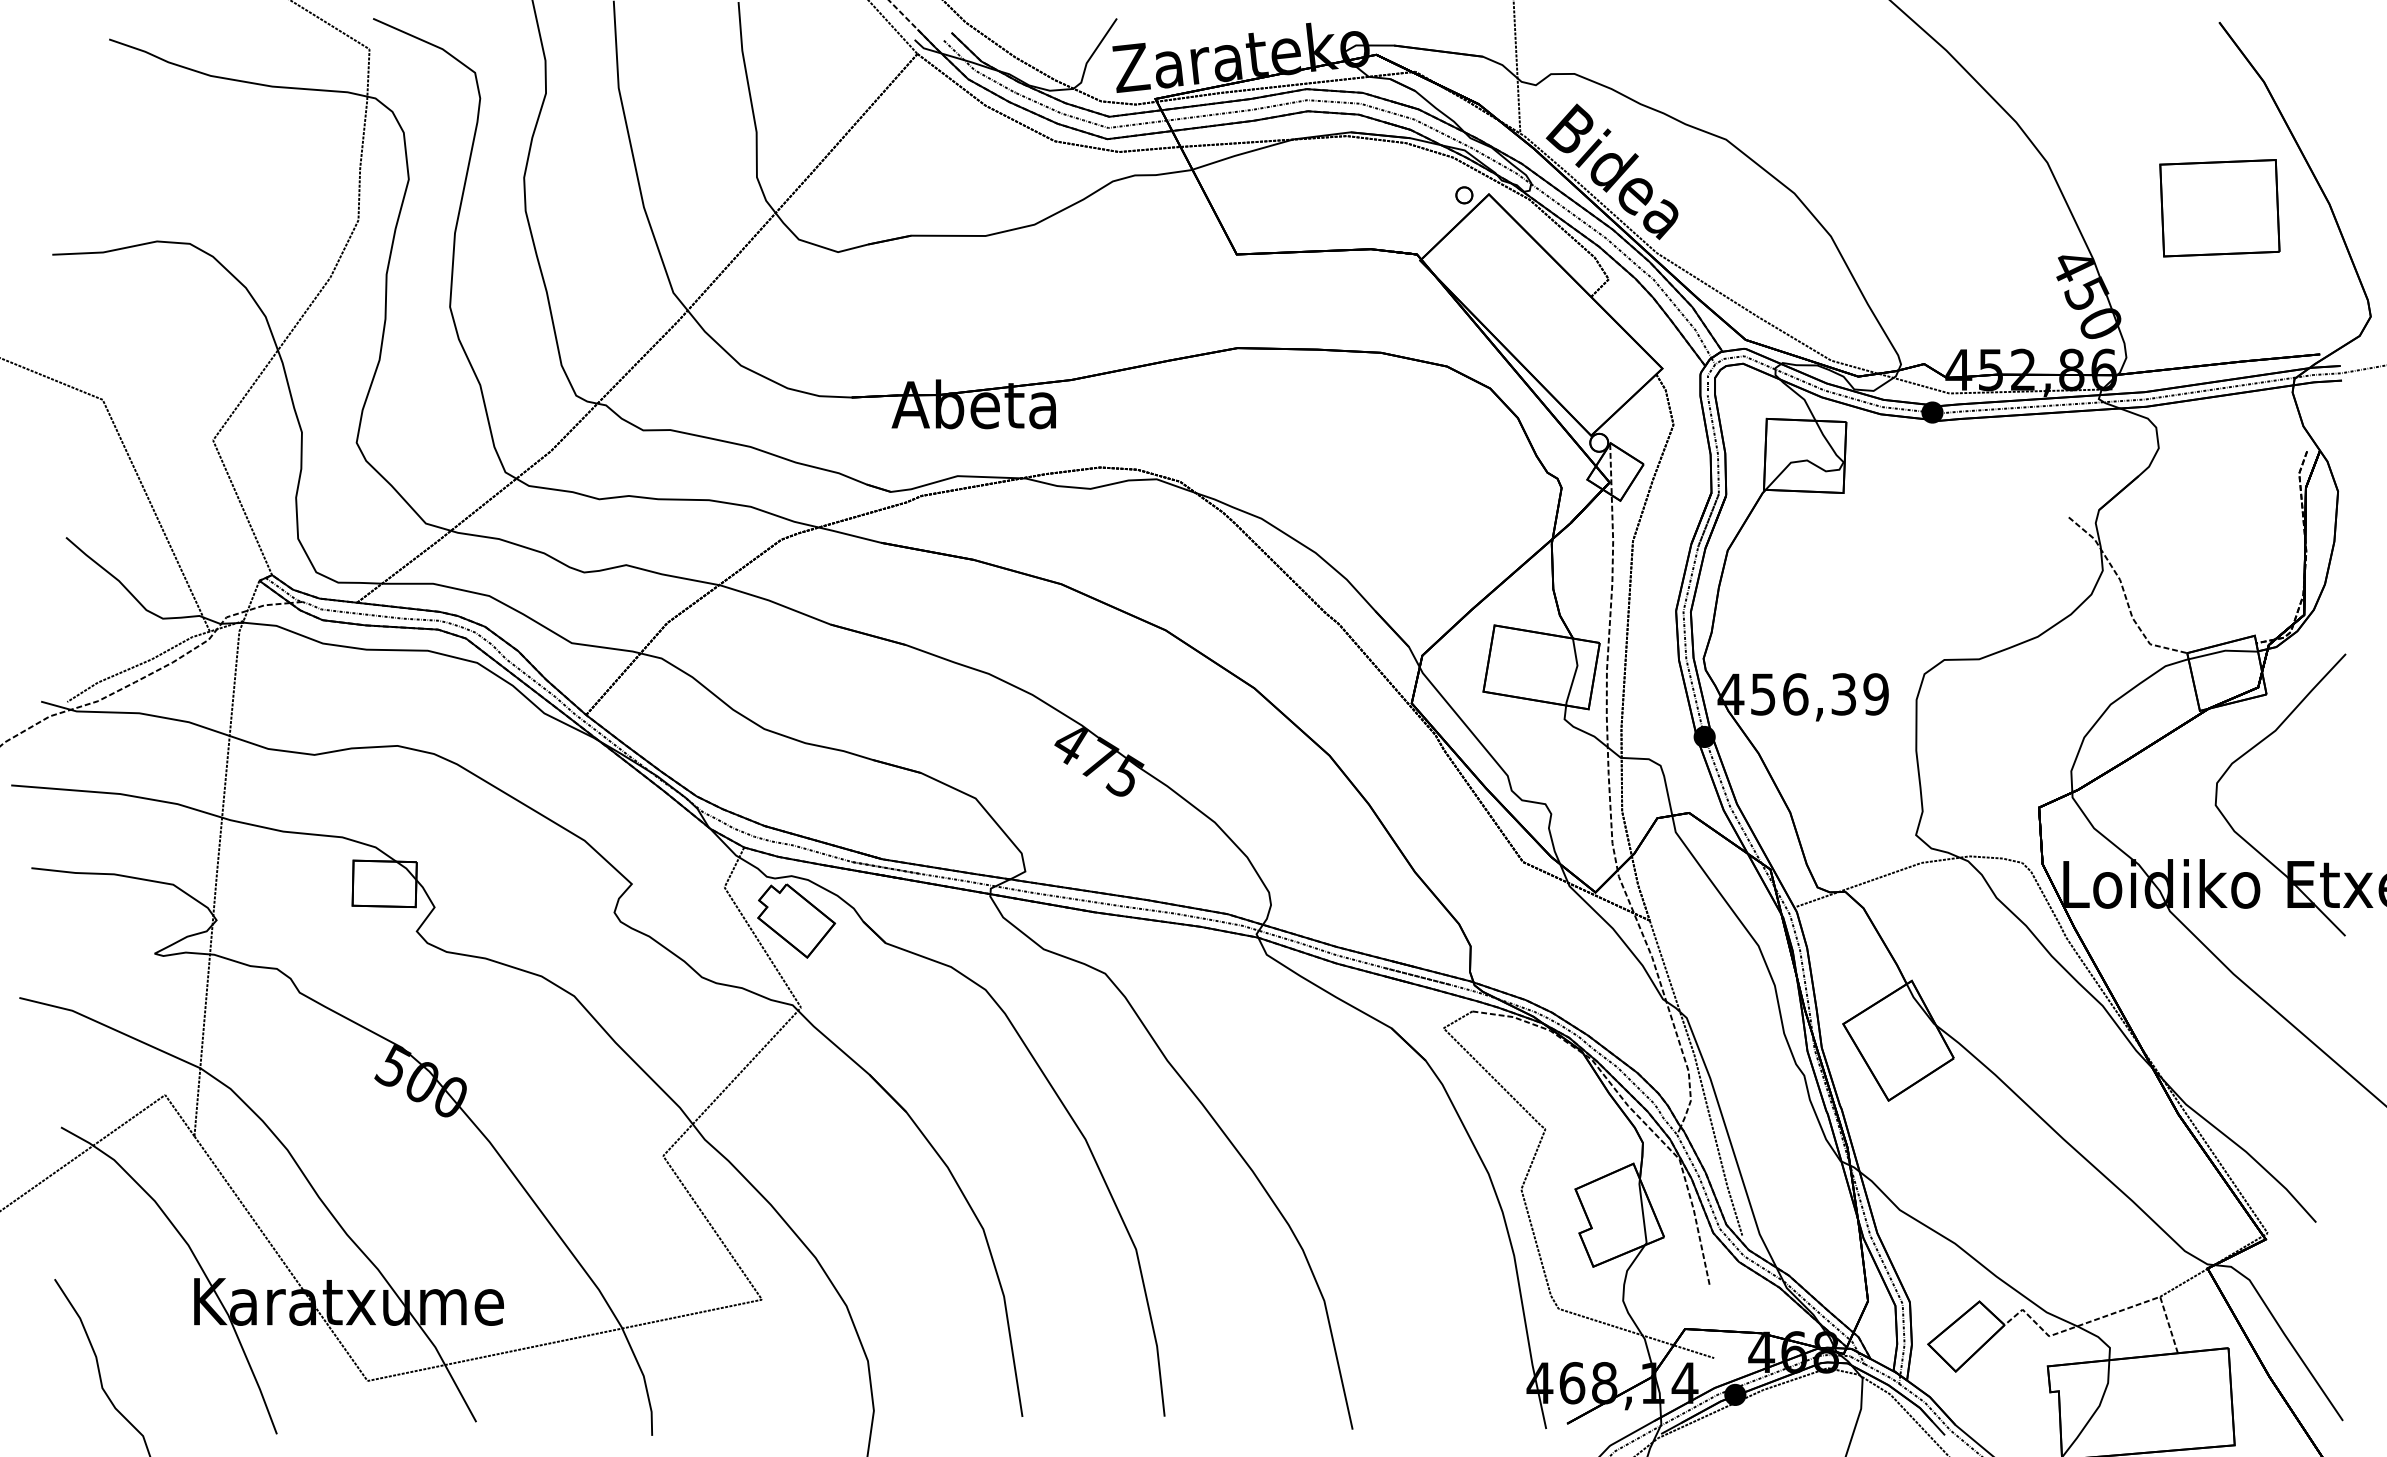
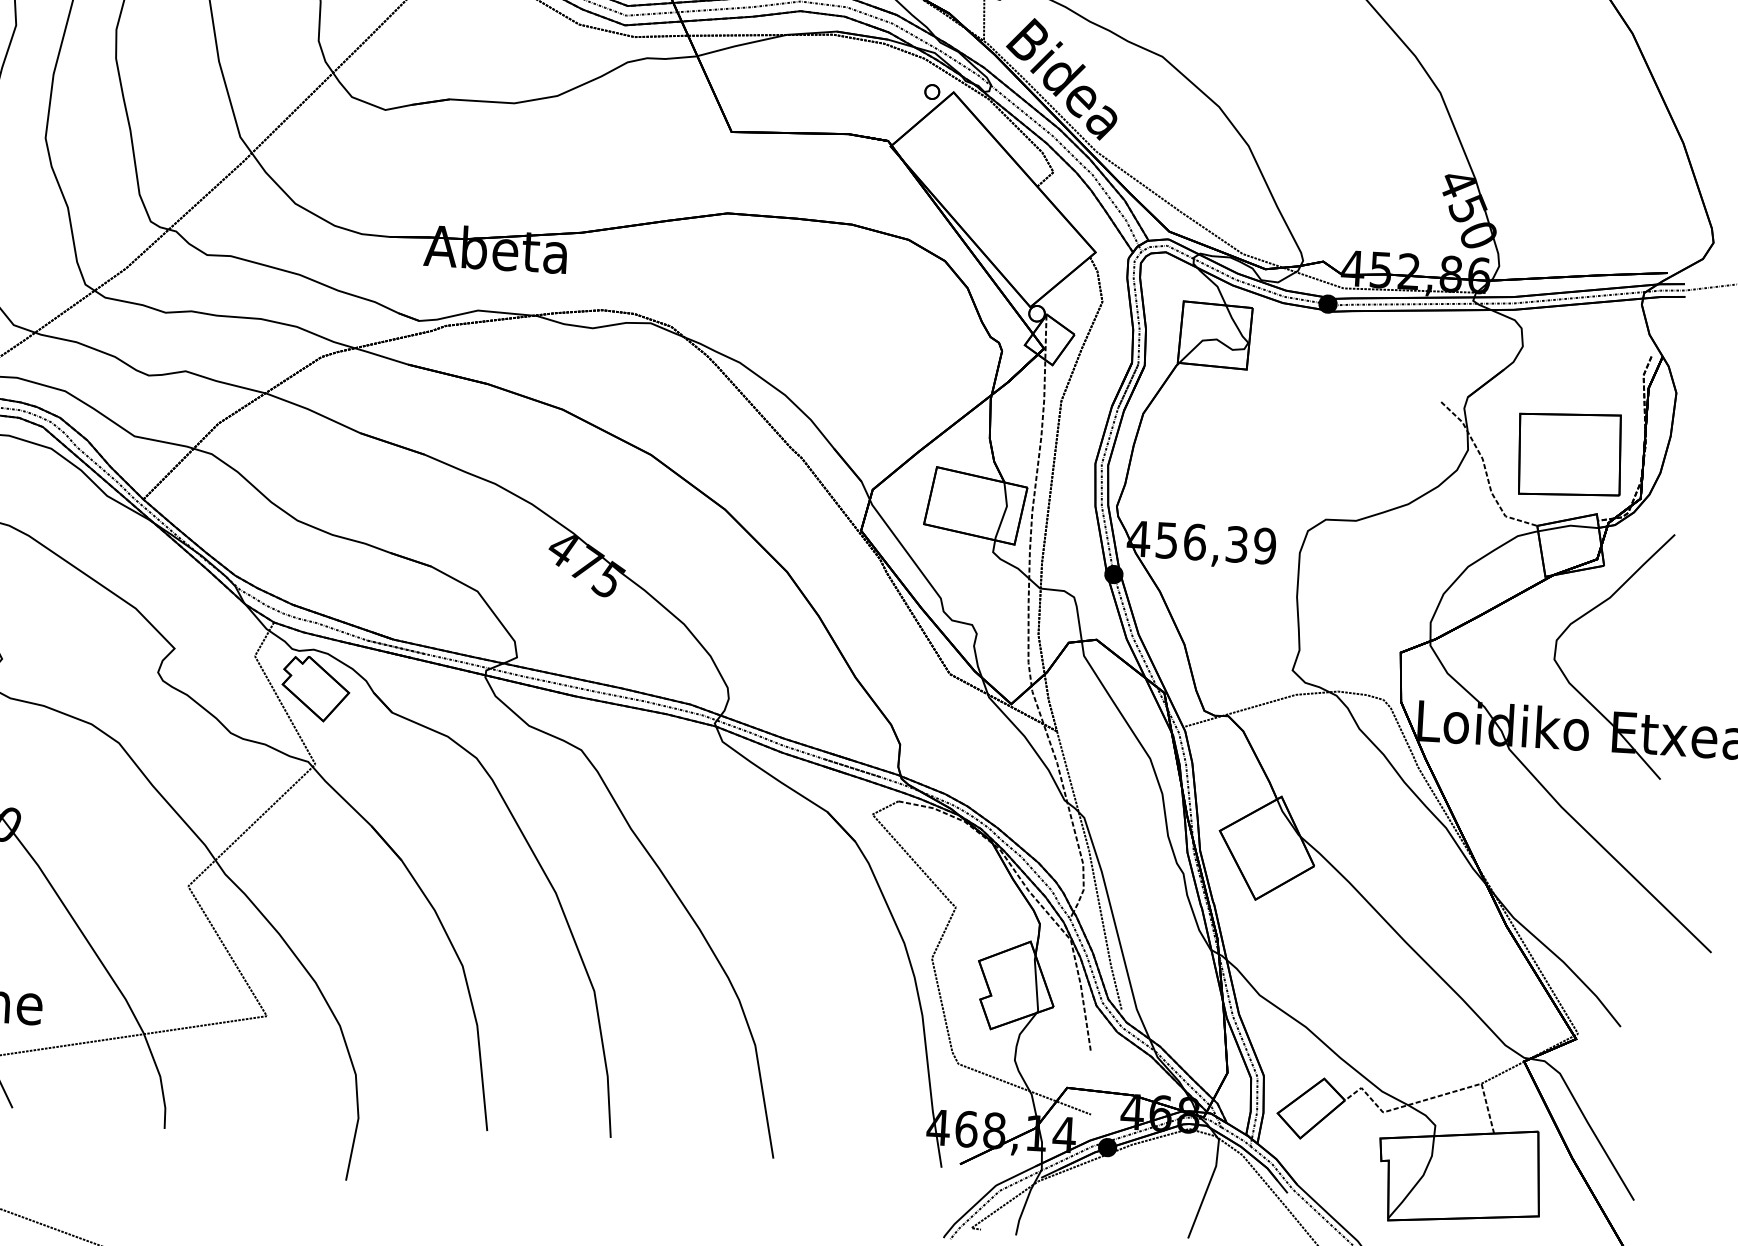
part: (2219, 208) -> (1569, 454), moved

